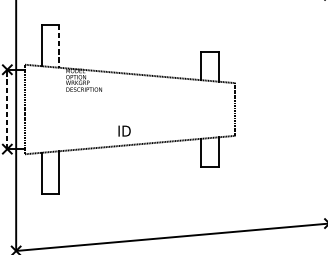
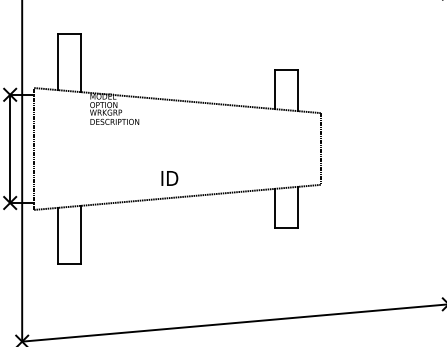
line: (58, 46) -> (80, 63), dashed -> solid
line: (7, 109) -> (10, 148), dashed -> solid

